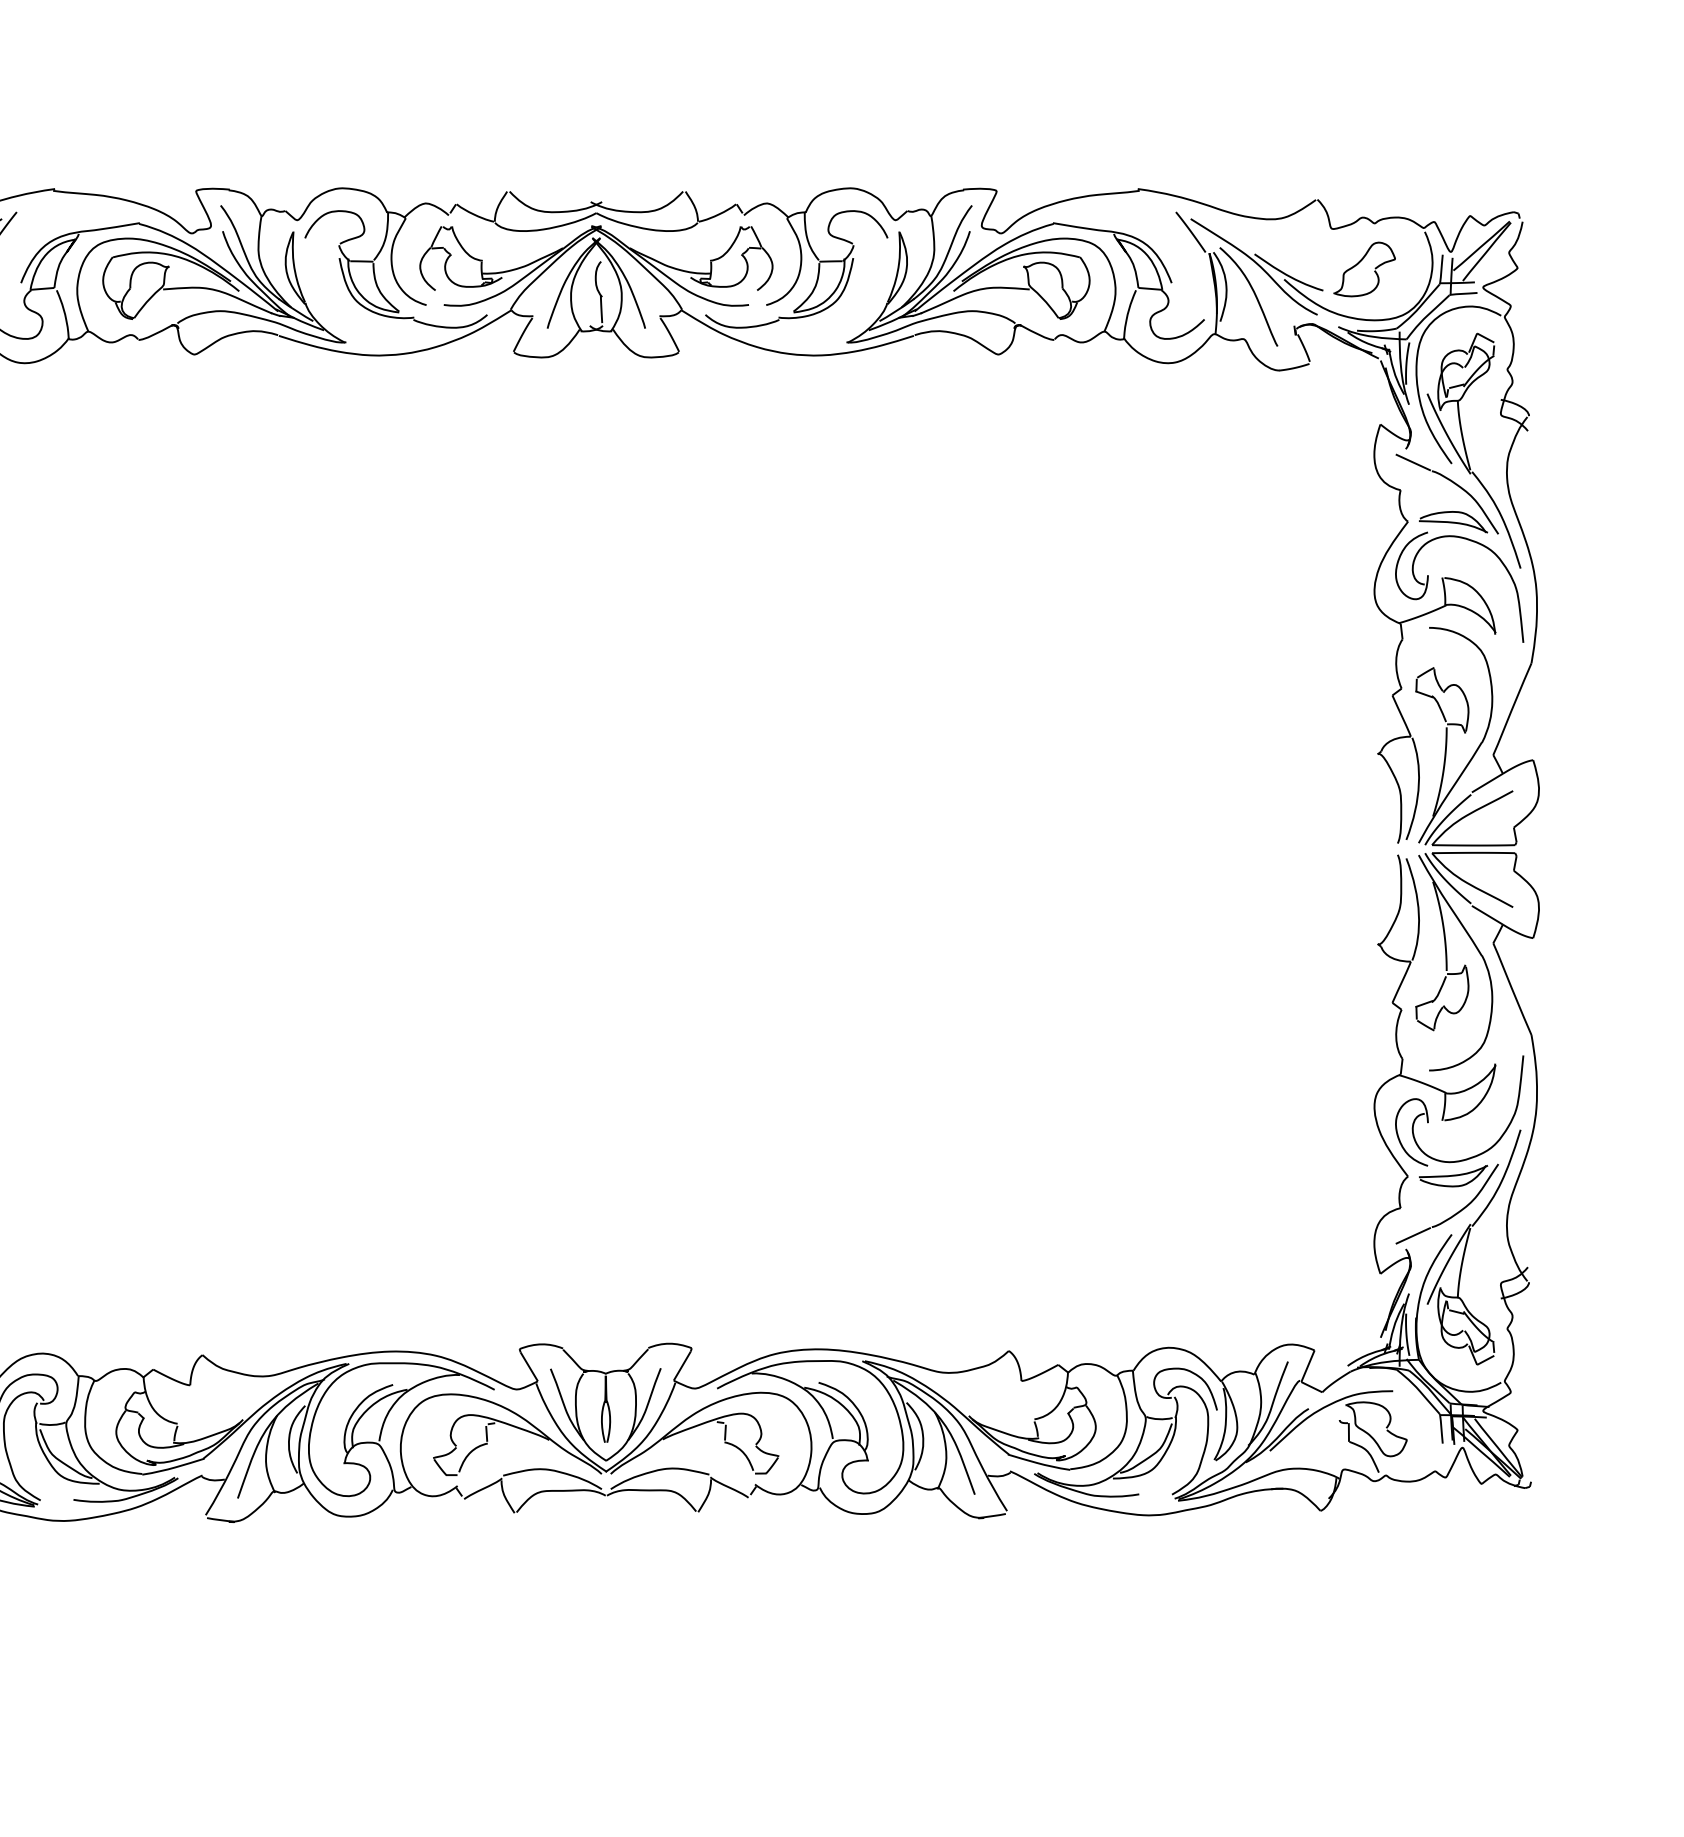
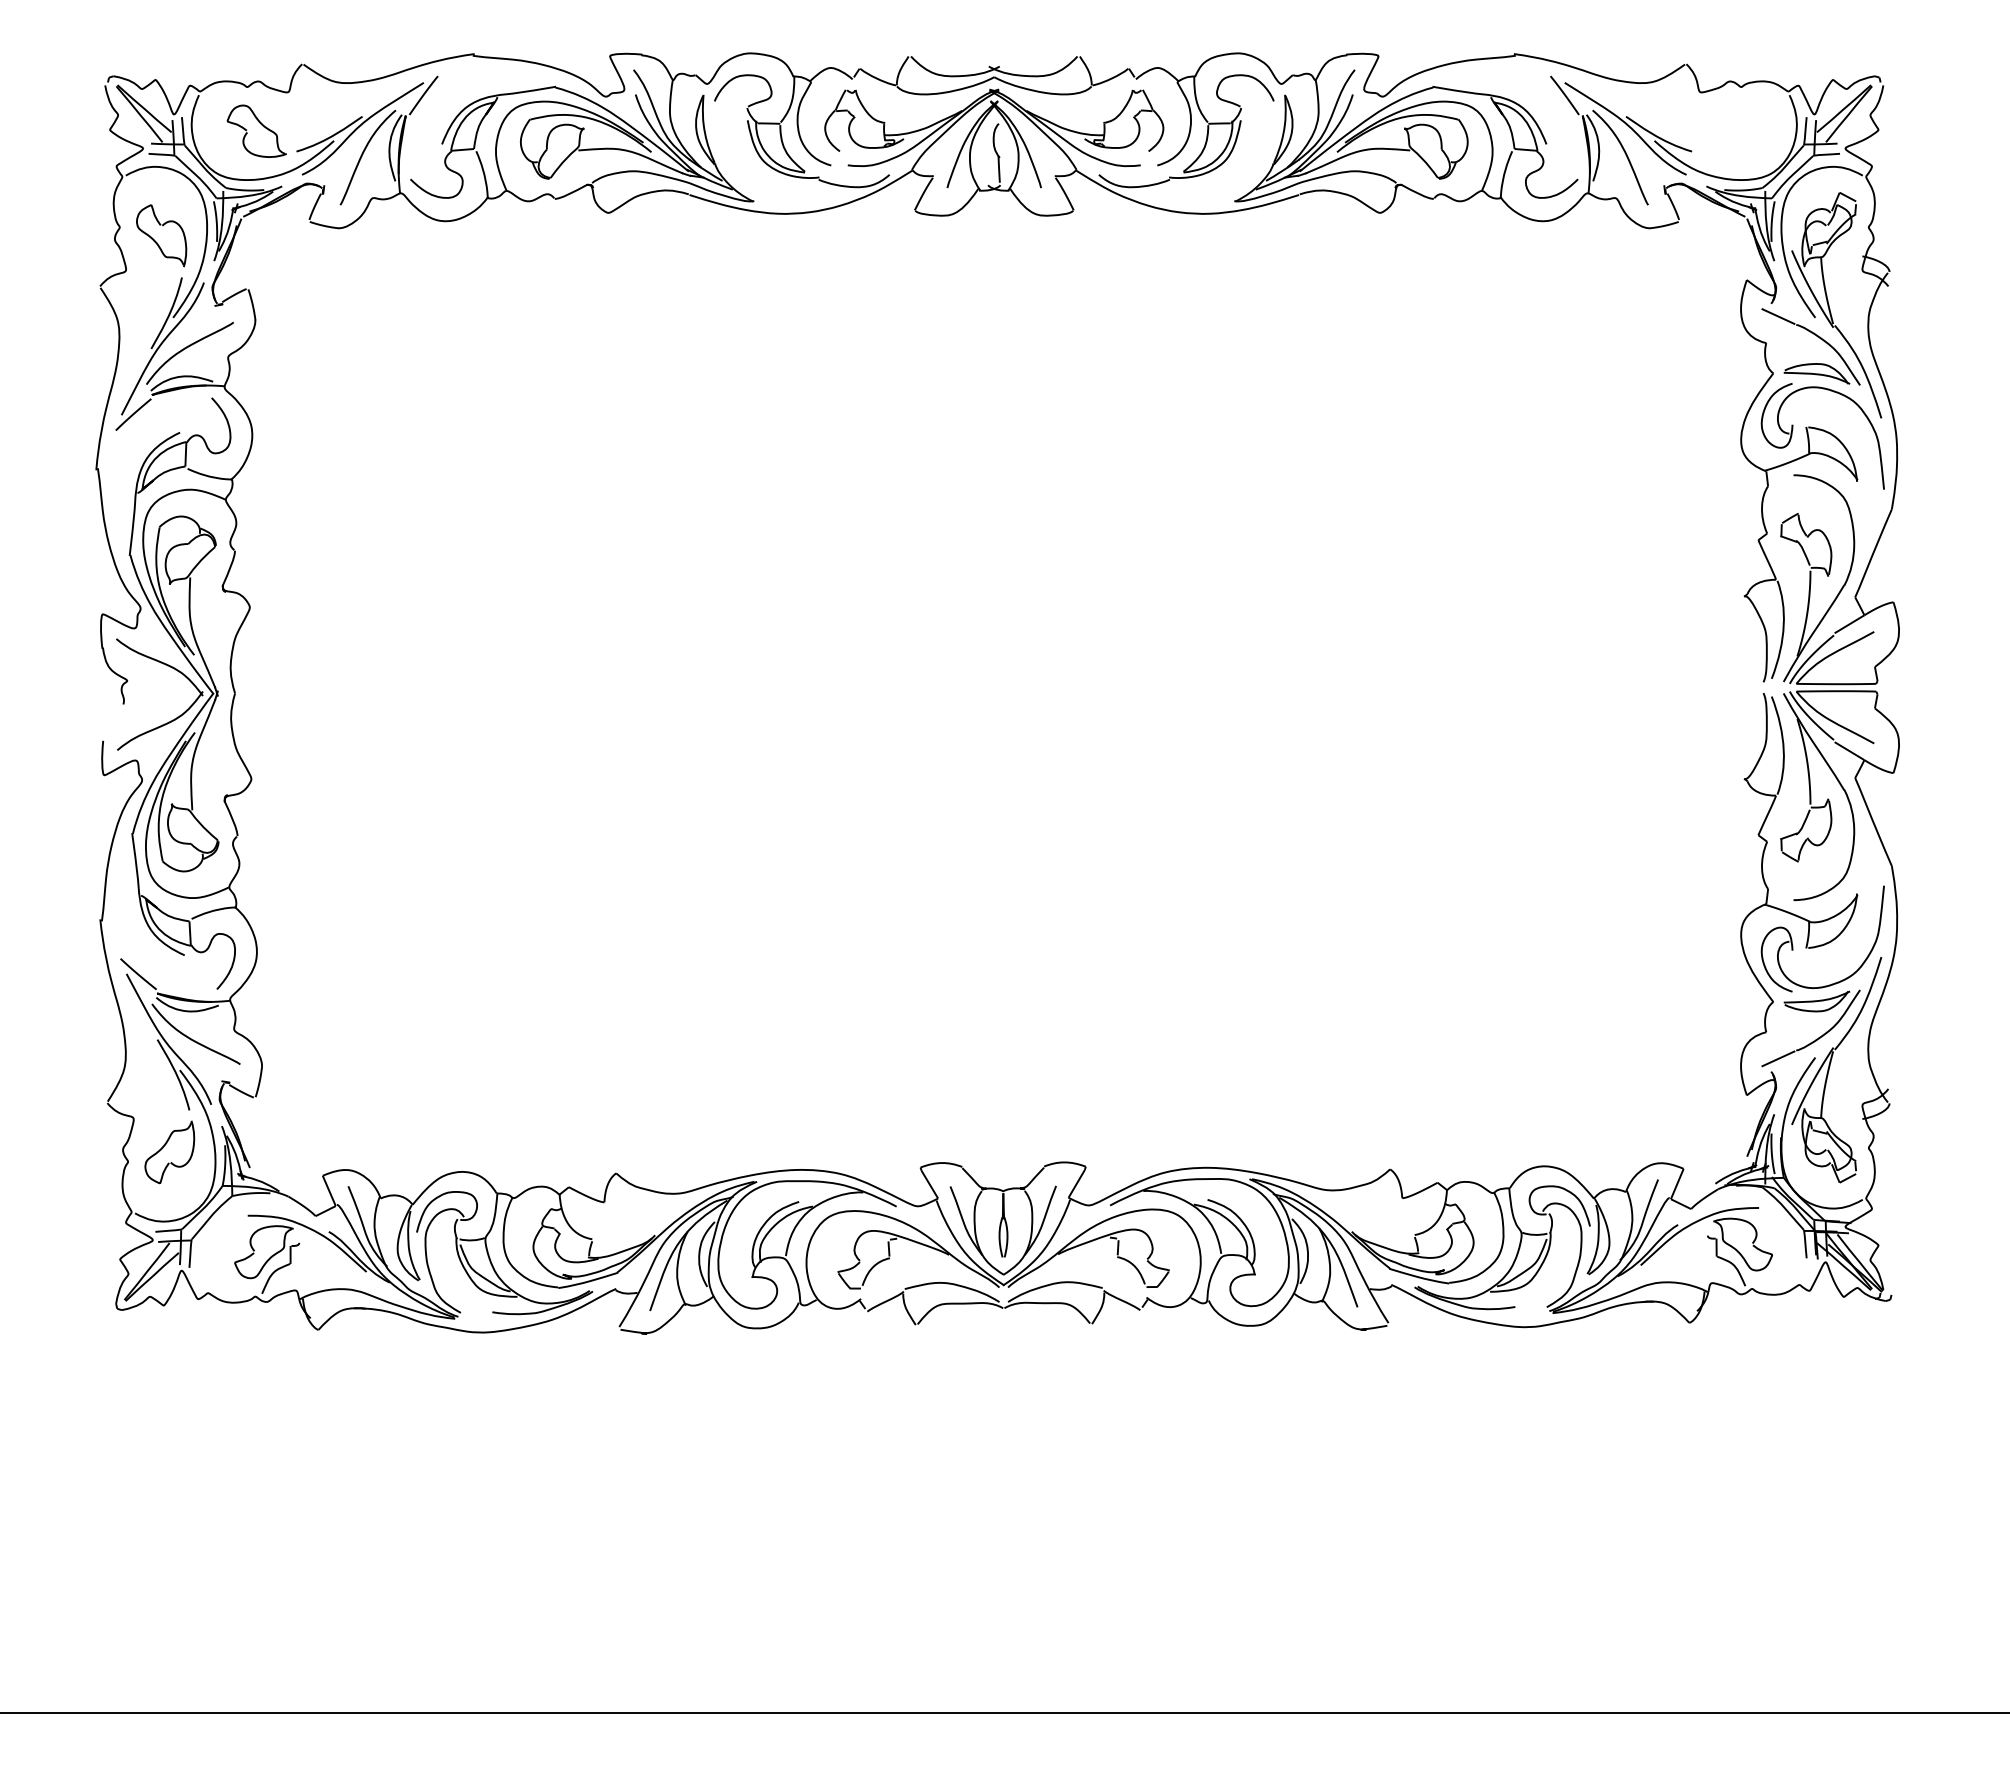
part: (1364, 268) -> (1731, 130), removed

